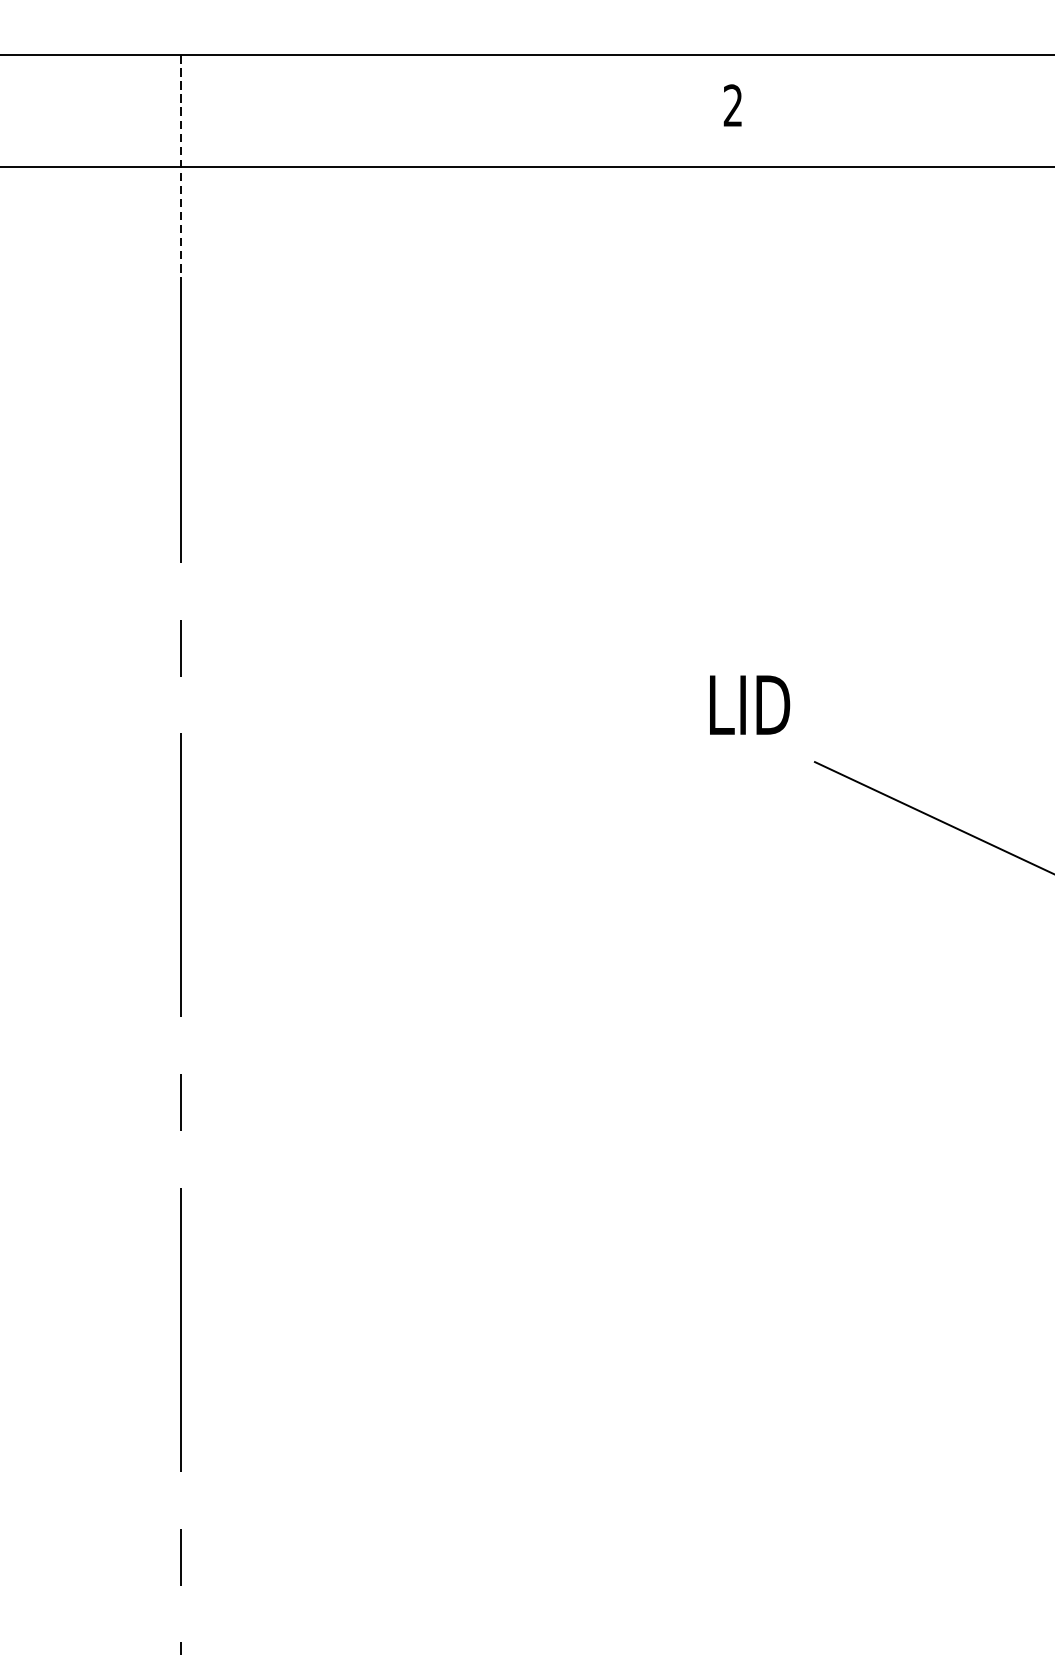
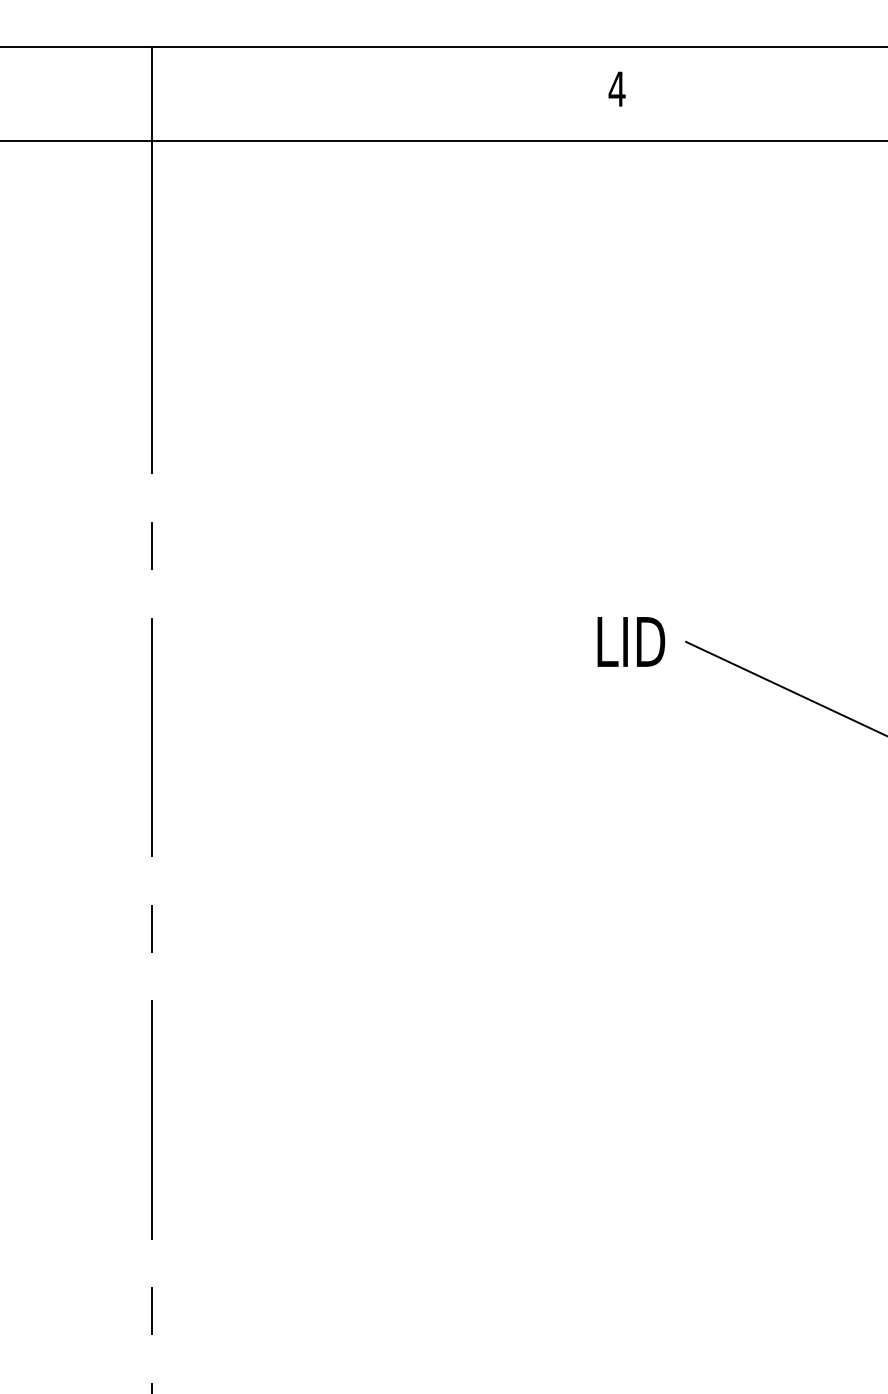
text: (732, 104) -> (616, 88), 2 -> 4
line: (180, 167) -> (151, 141), dashed -> solid
text: (750, 704) -> (631, 641), moved

